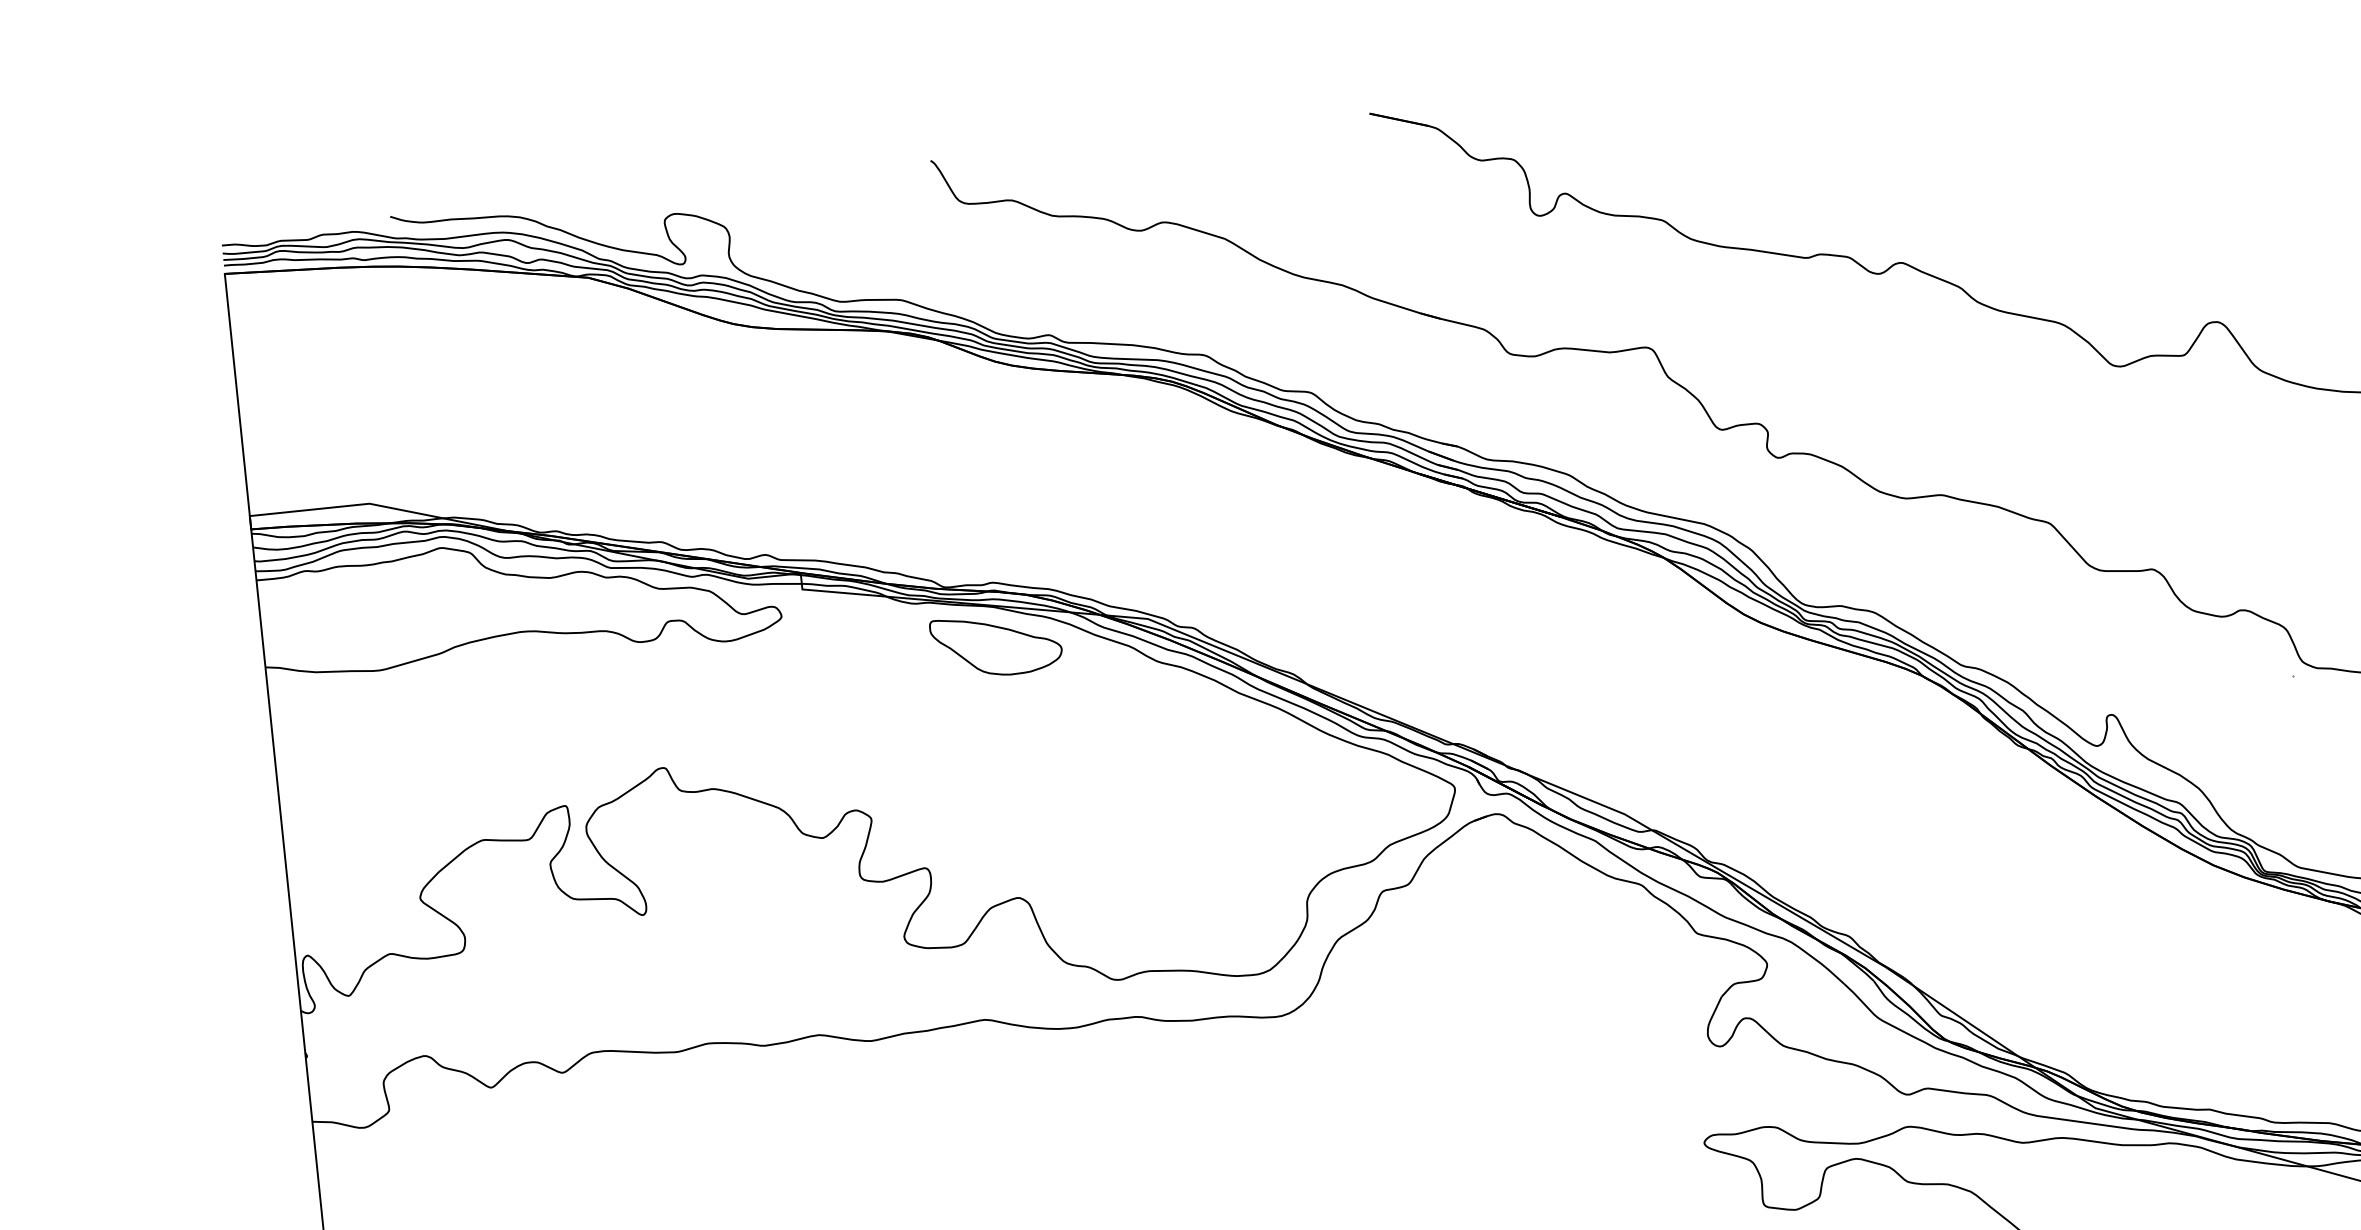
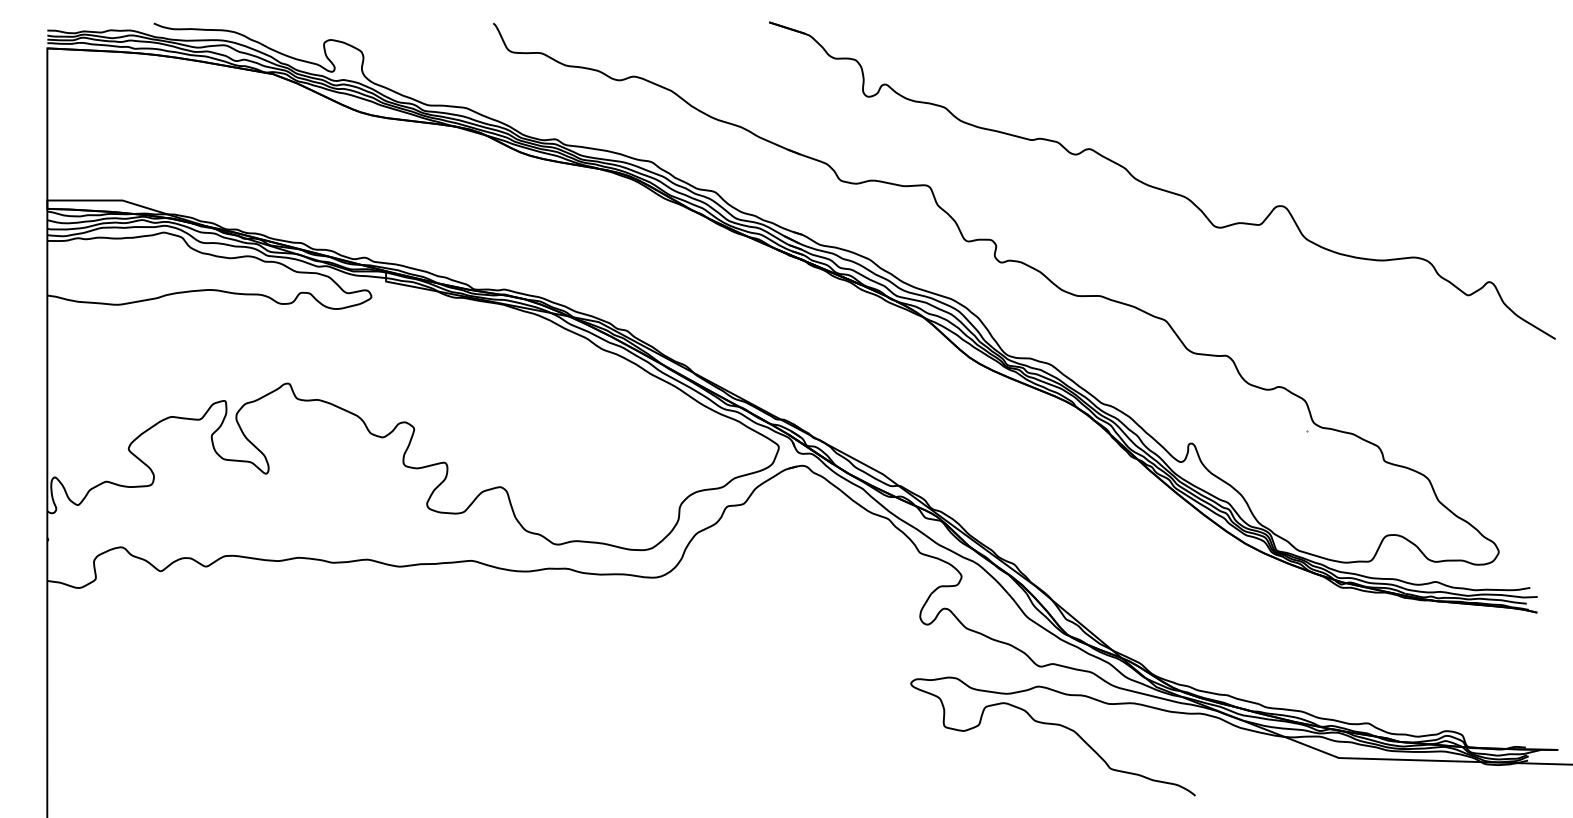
part: (997, 644) -> (503, 328), removed

